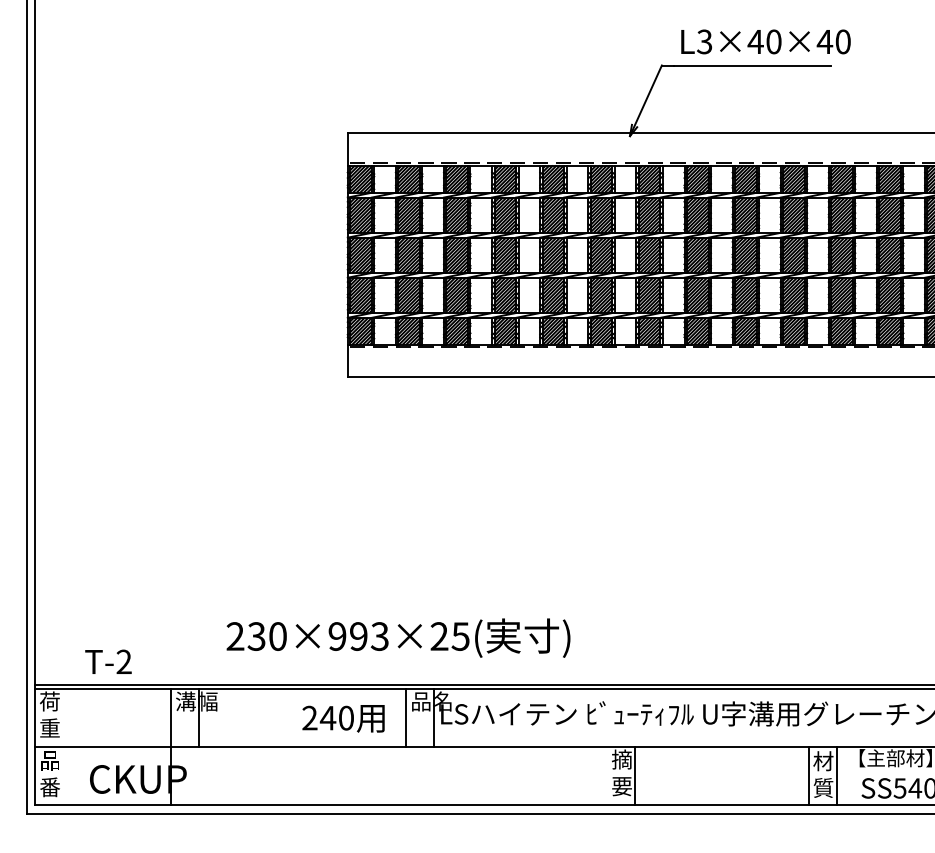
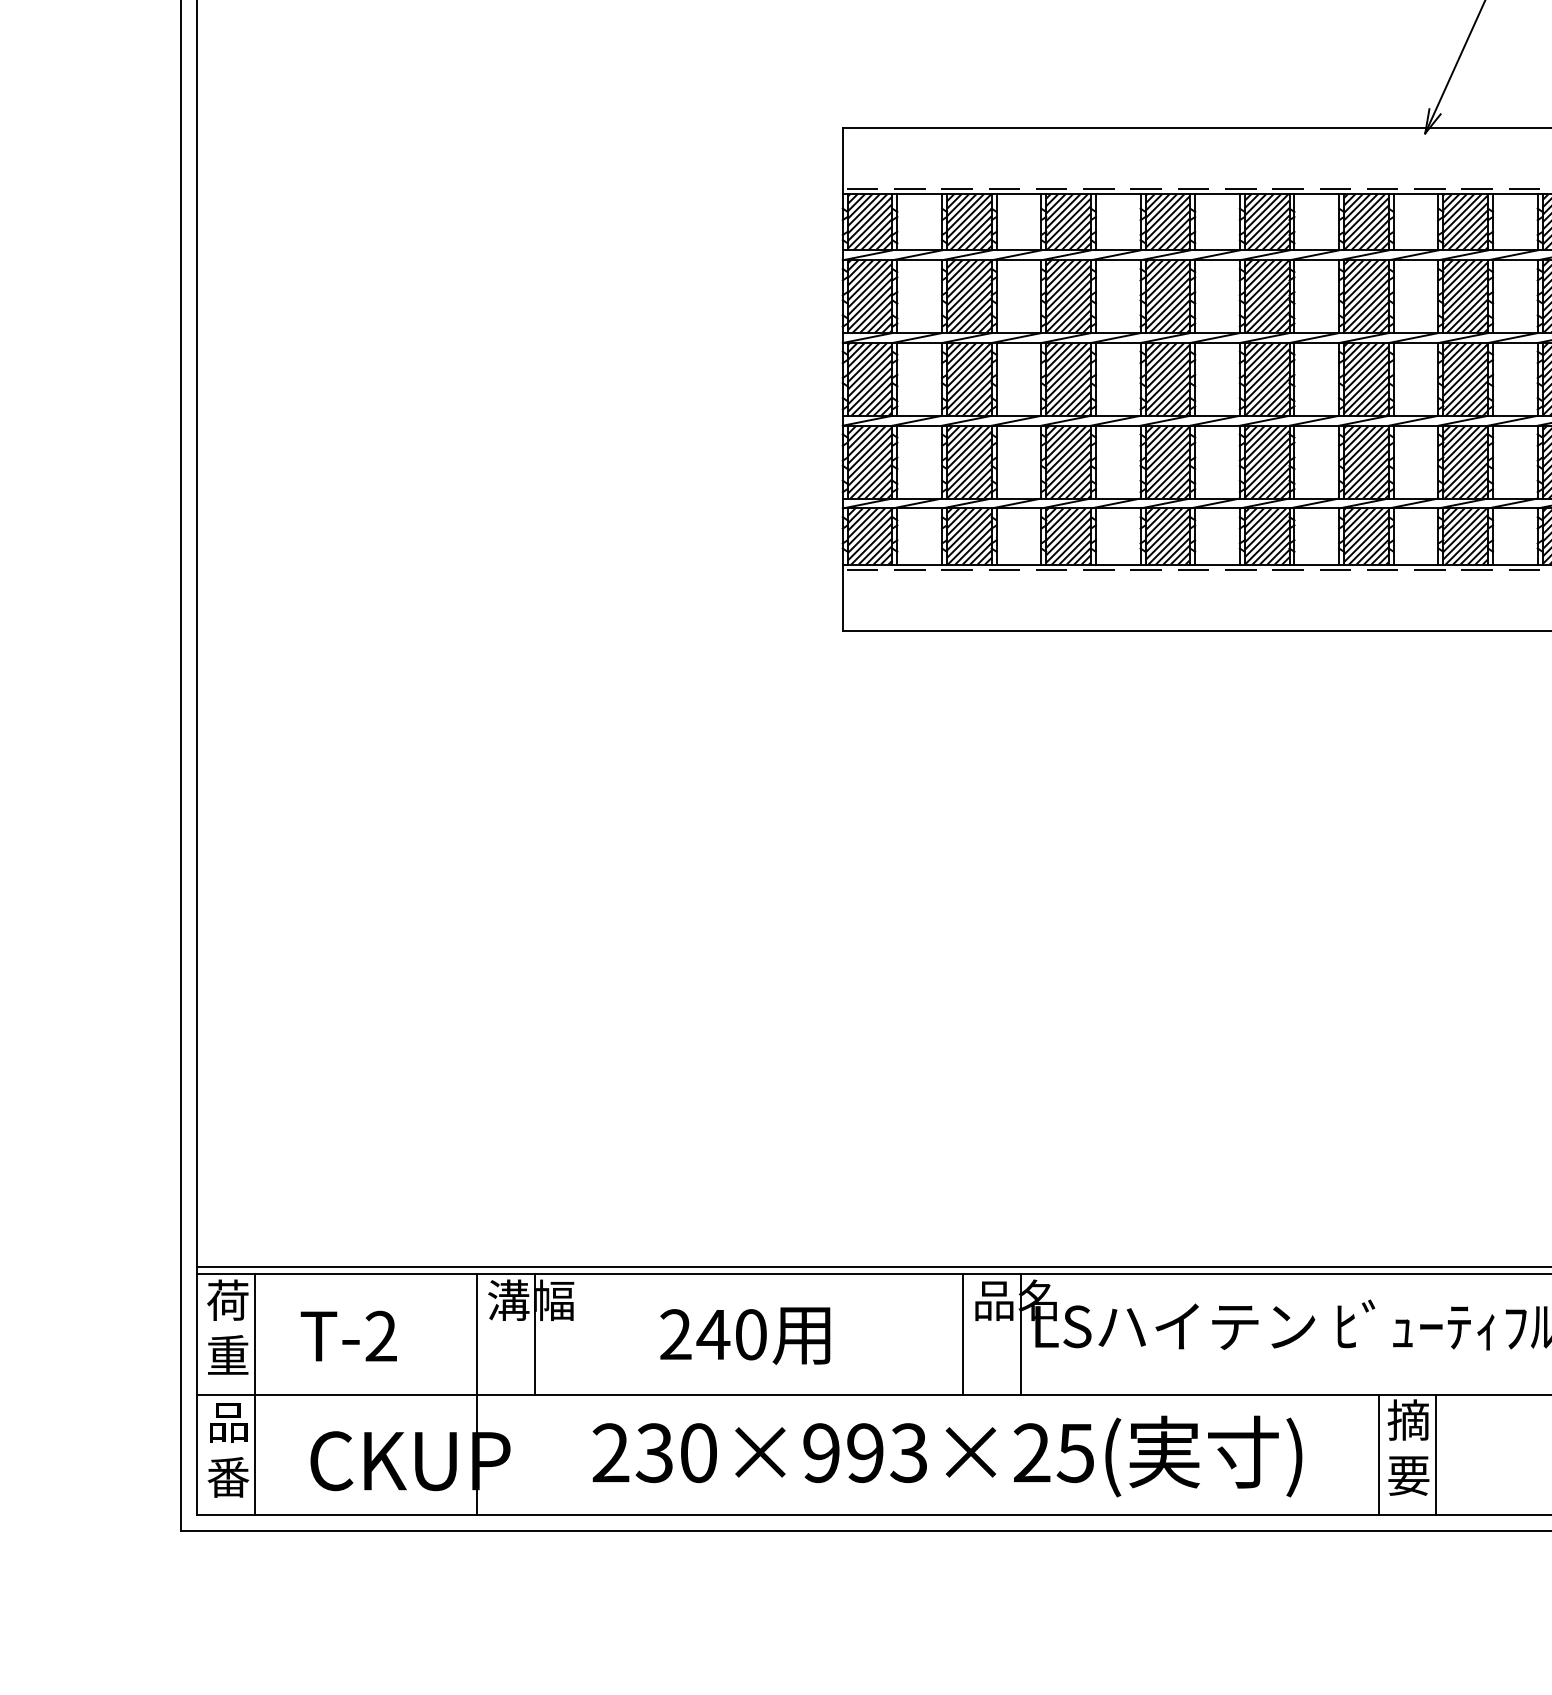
text: (398, 637) -> (947, 1455), moved
text: (108, 661) -> (348, 1335), moved
text: (343, 718) -> (745, 1335), moved
line: (63, 746) -> (256, 1393), added
line: (607, 776) -> (1378, 1455), added

